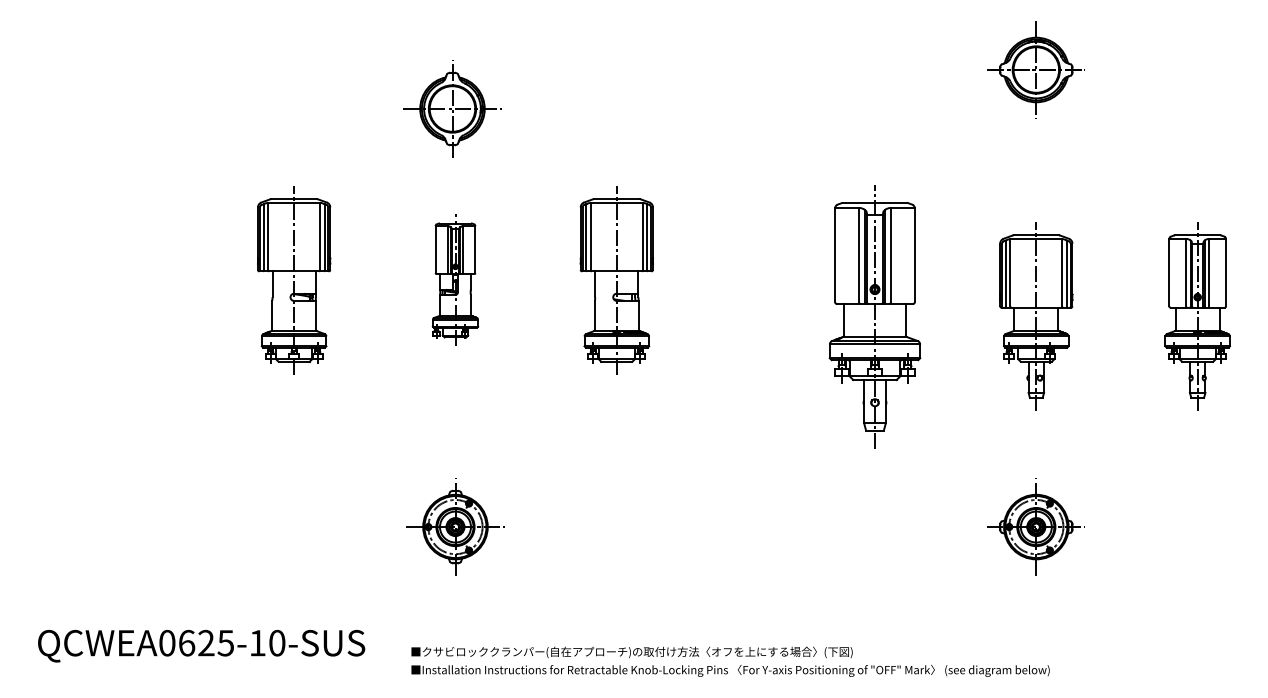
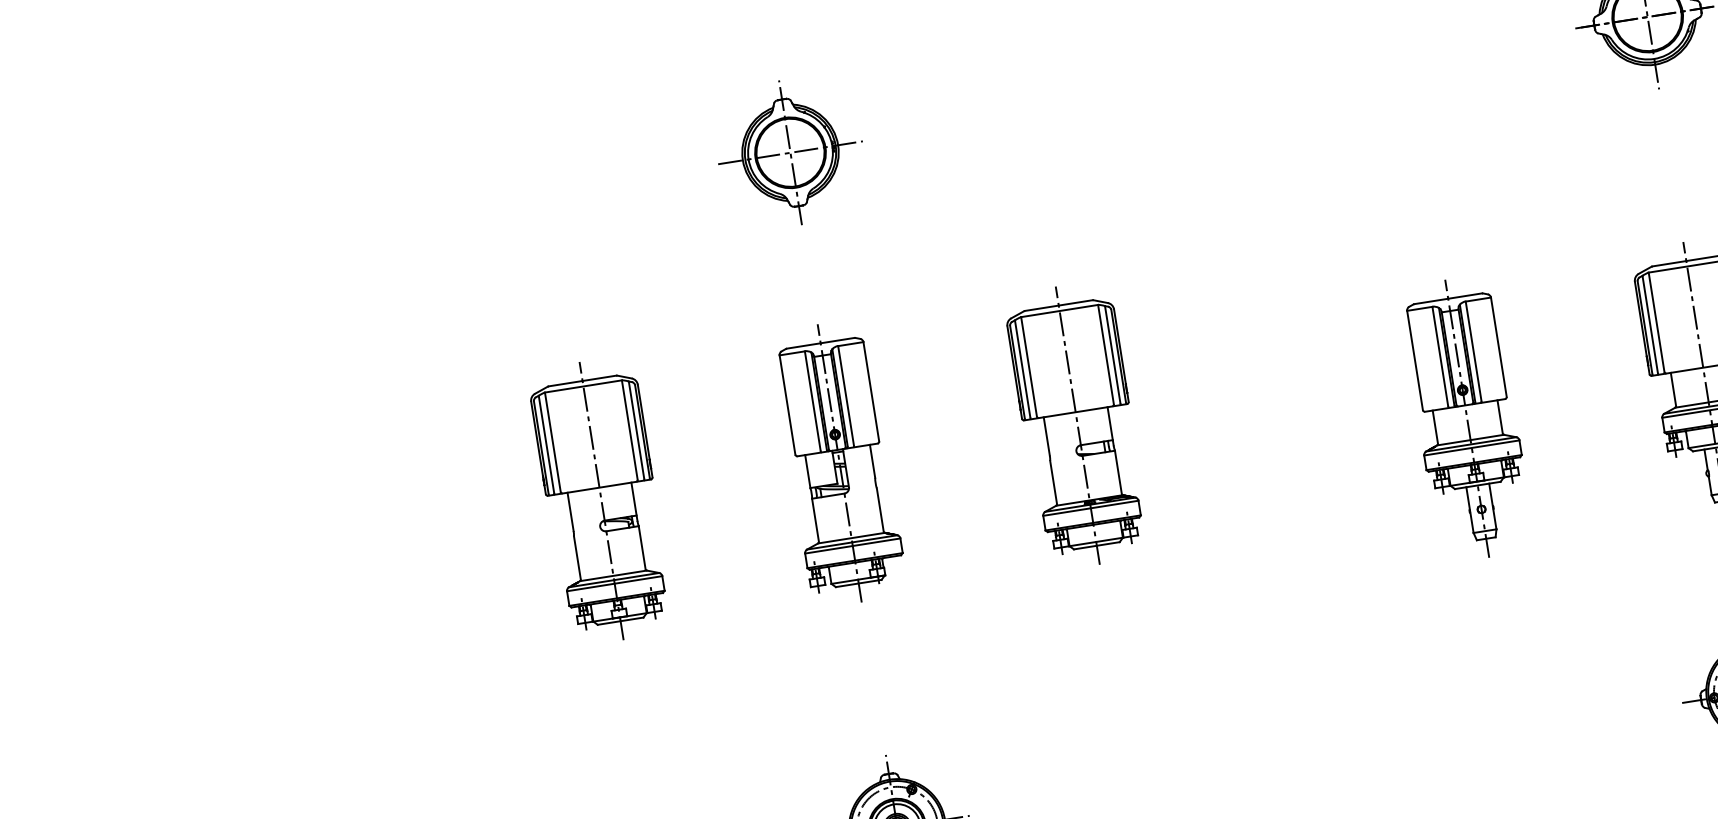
part: (452, 108) -> (790, 152), moved
part: (455, 280) -> (839, 463), size x1.43
part: (874, 316) -> (1466, 418), size x0.71

